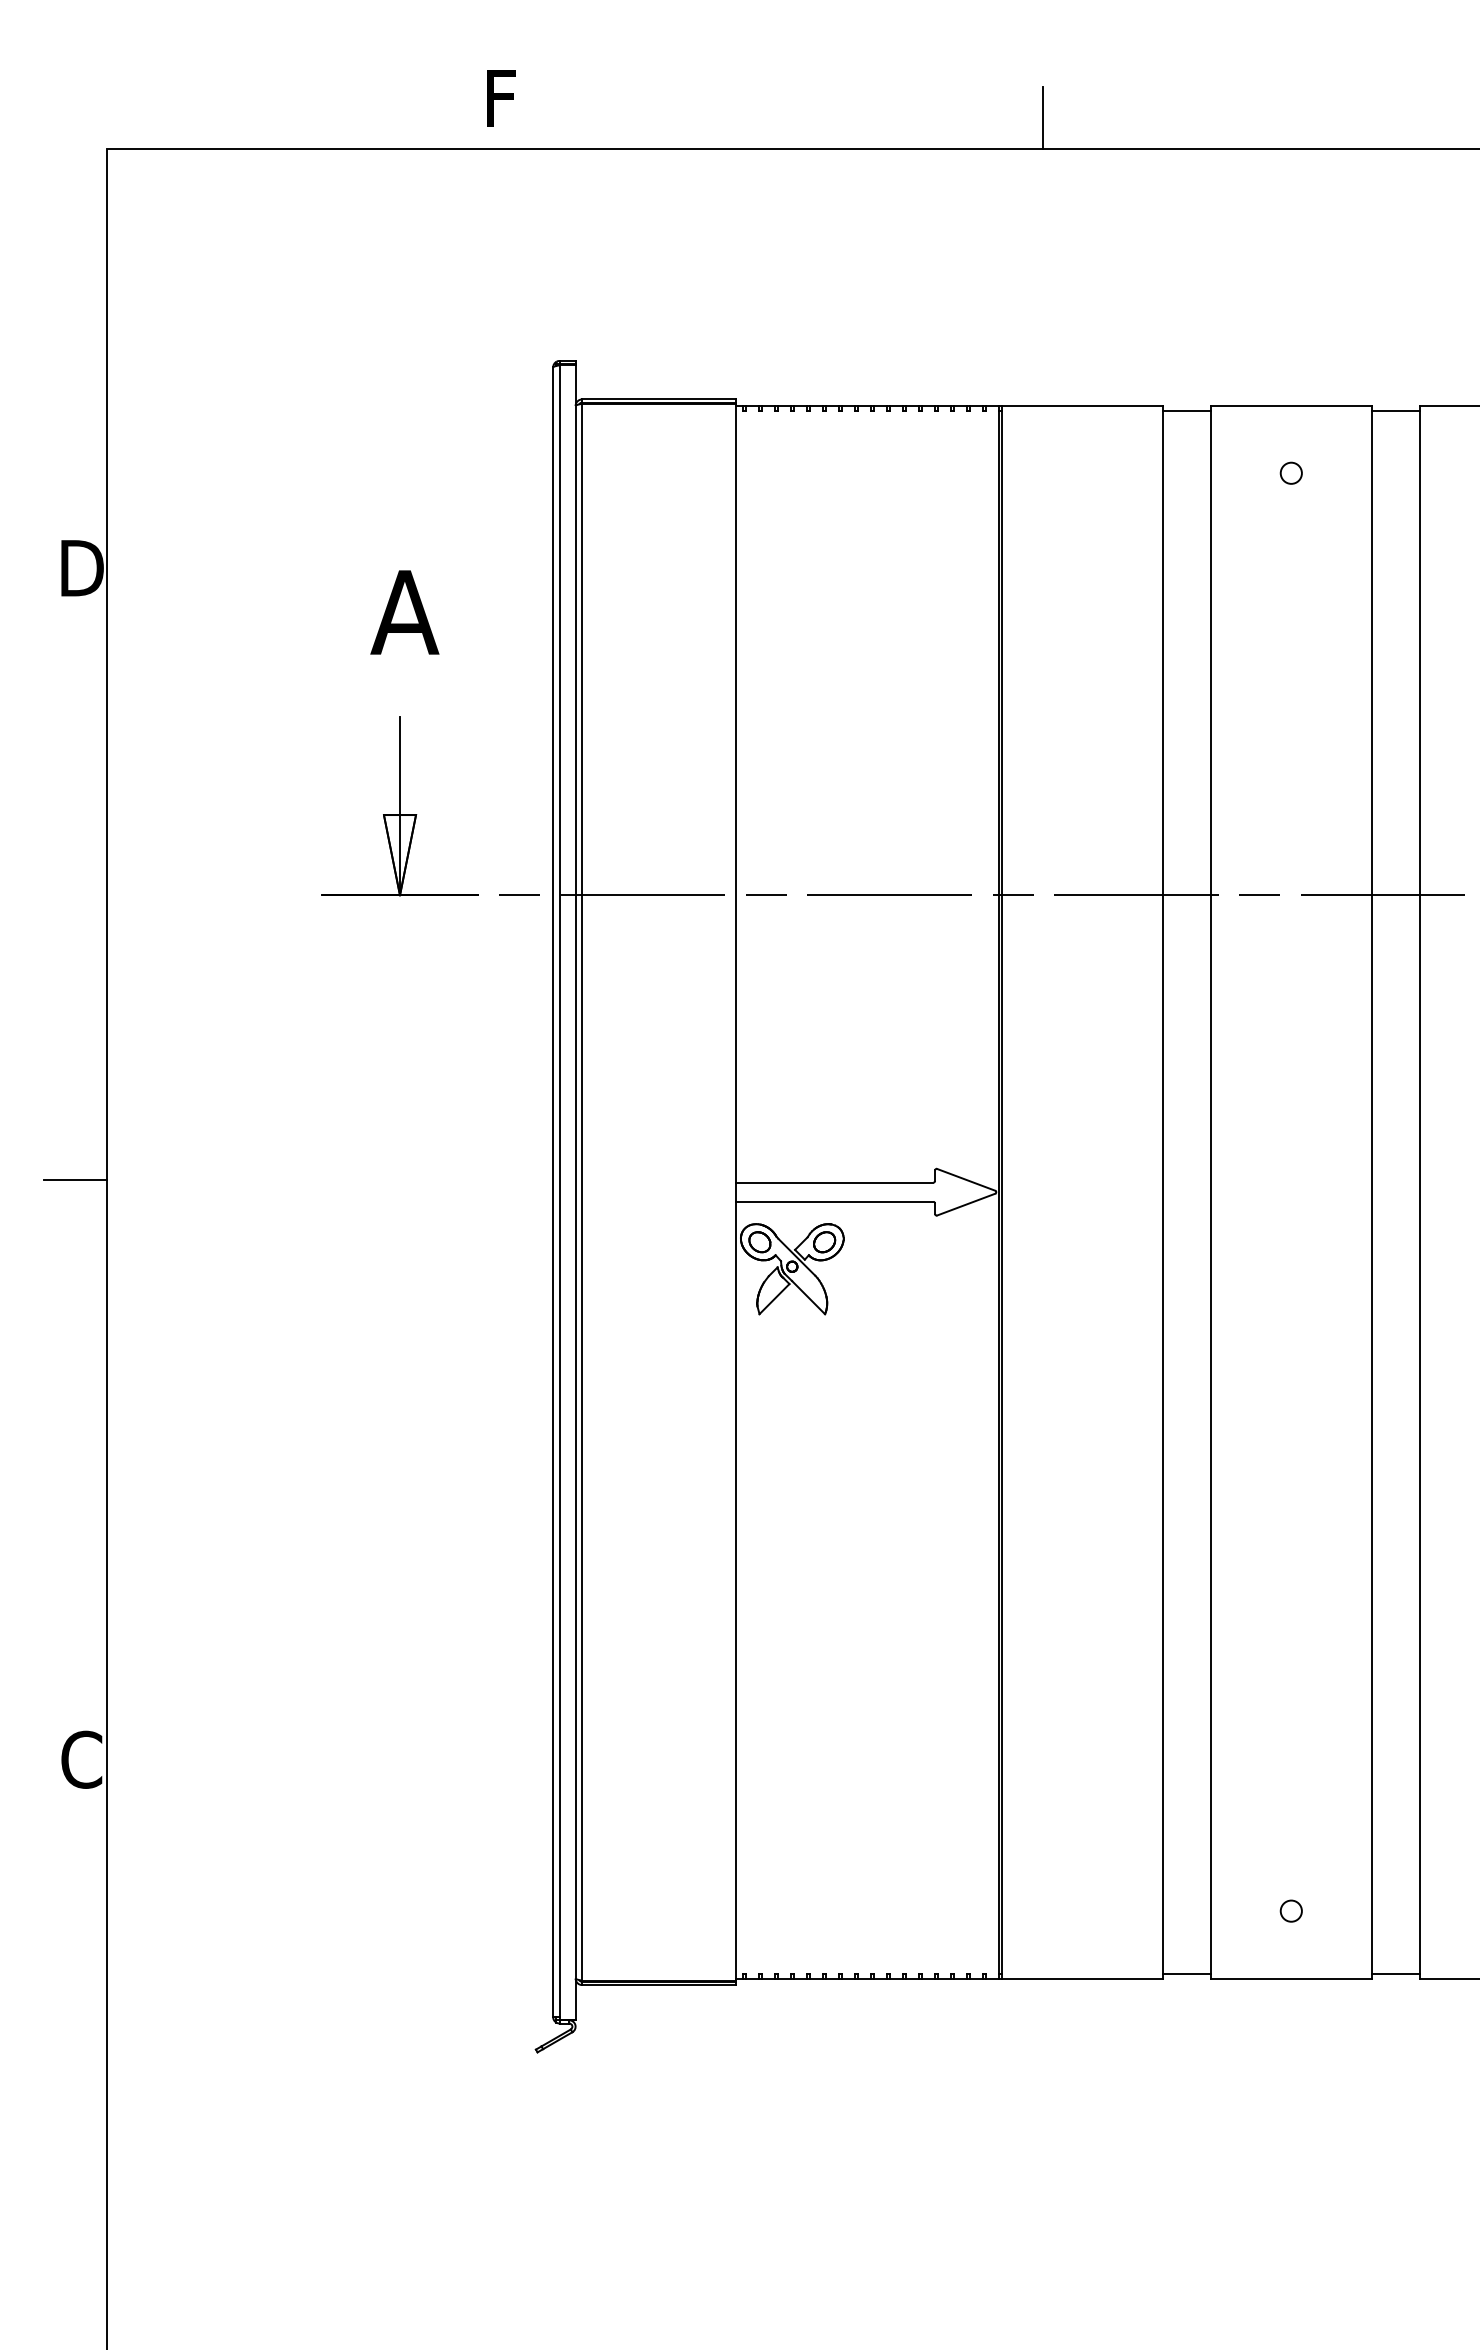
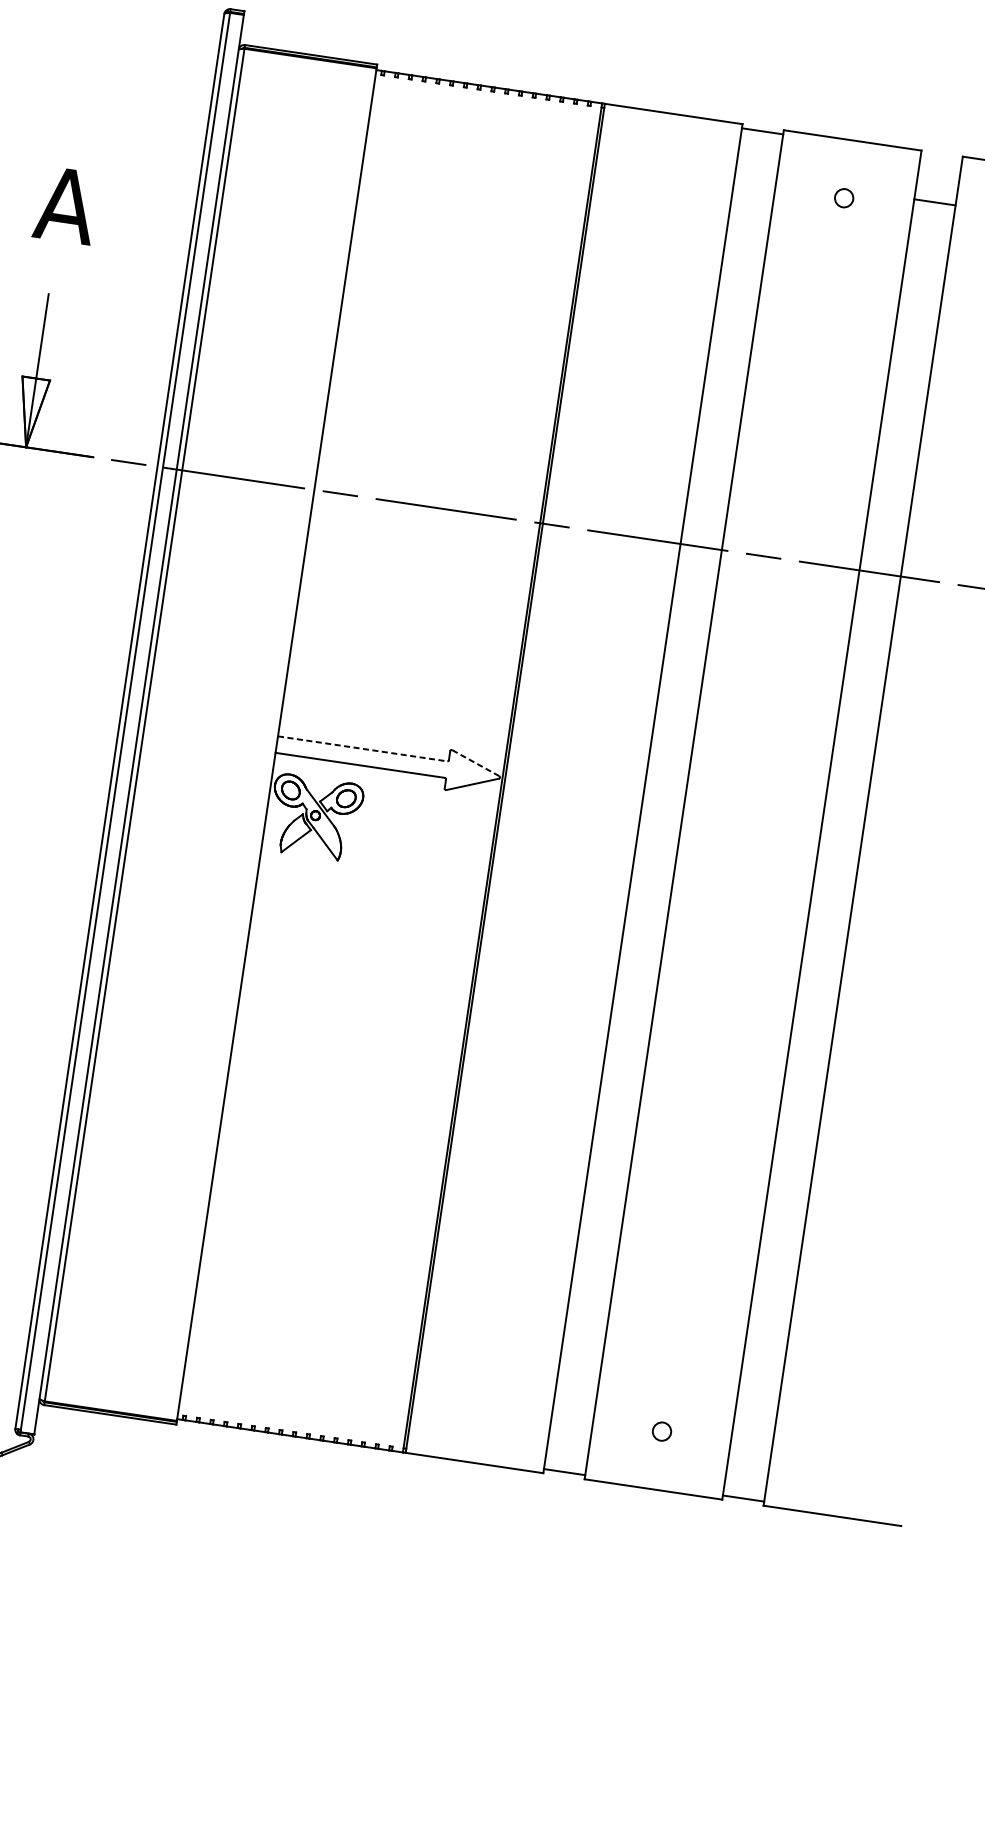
line: (1395, 410) -> (934, 202), moved
line: (966, 1179) -> (476, 762), solid -> dashed
line: (834, 1182) -> (362, 748), solid -> dashed

